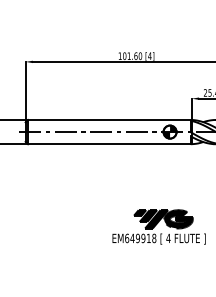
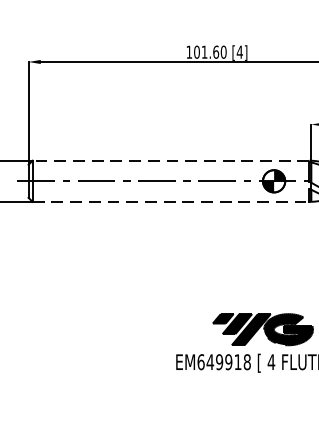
line: (108, 119) -> (169, 159), solid -> dashed
line: (109, 144) -> (171, 202), solid -> dashed

